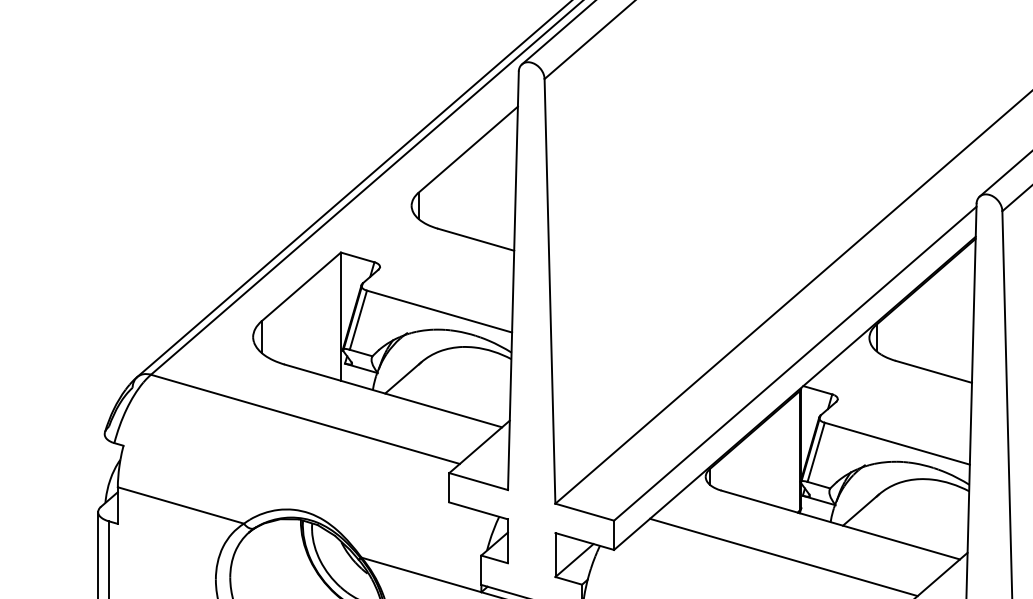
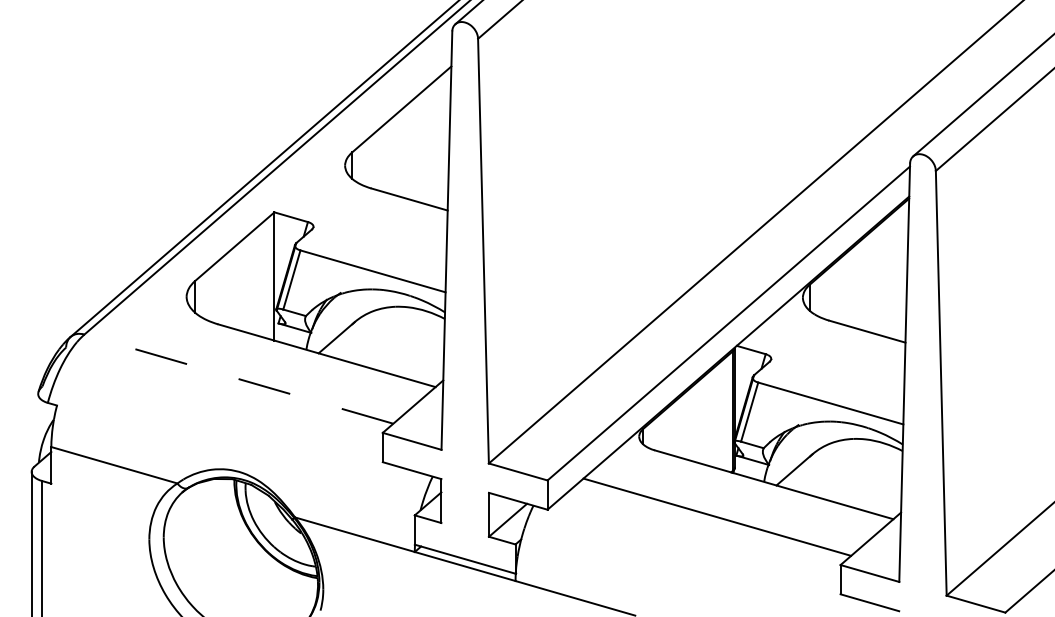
line: (305, 419) -> (238, 379), solid -> dashed

